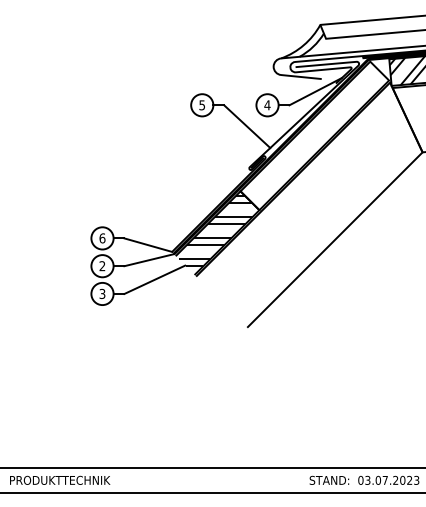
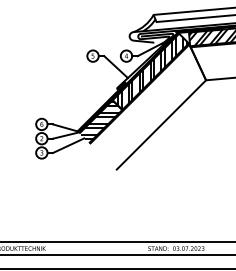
hatch: (316, 139) -> (151, 73), added

